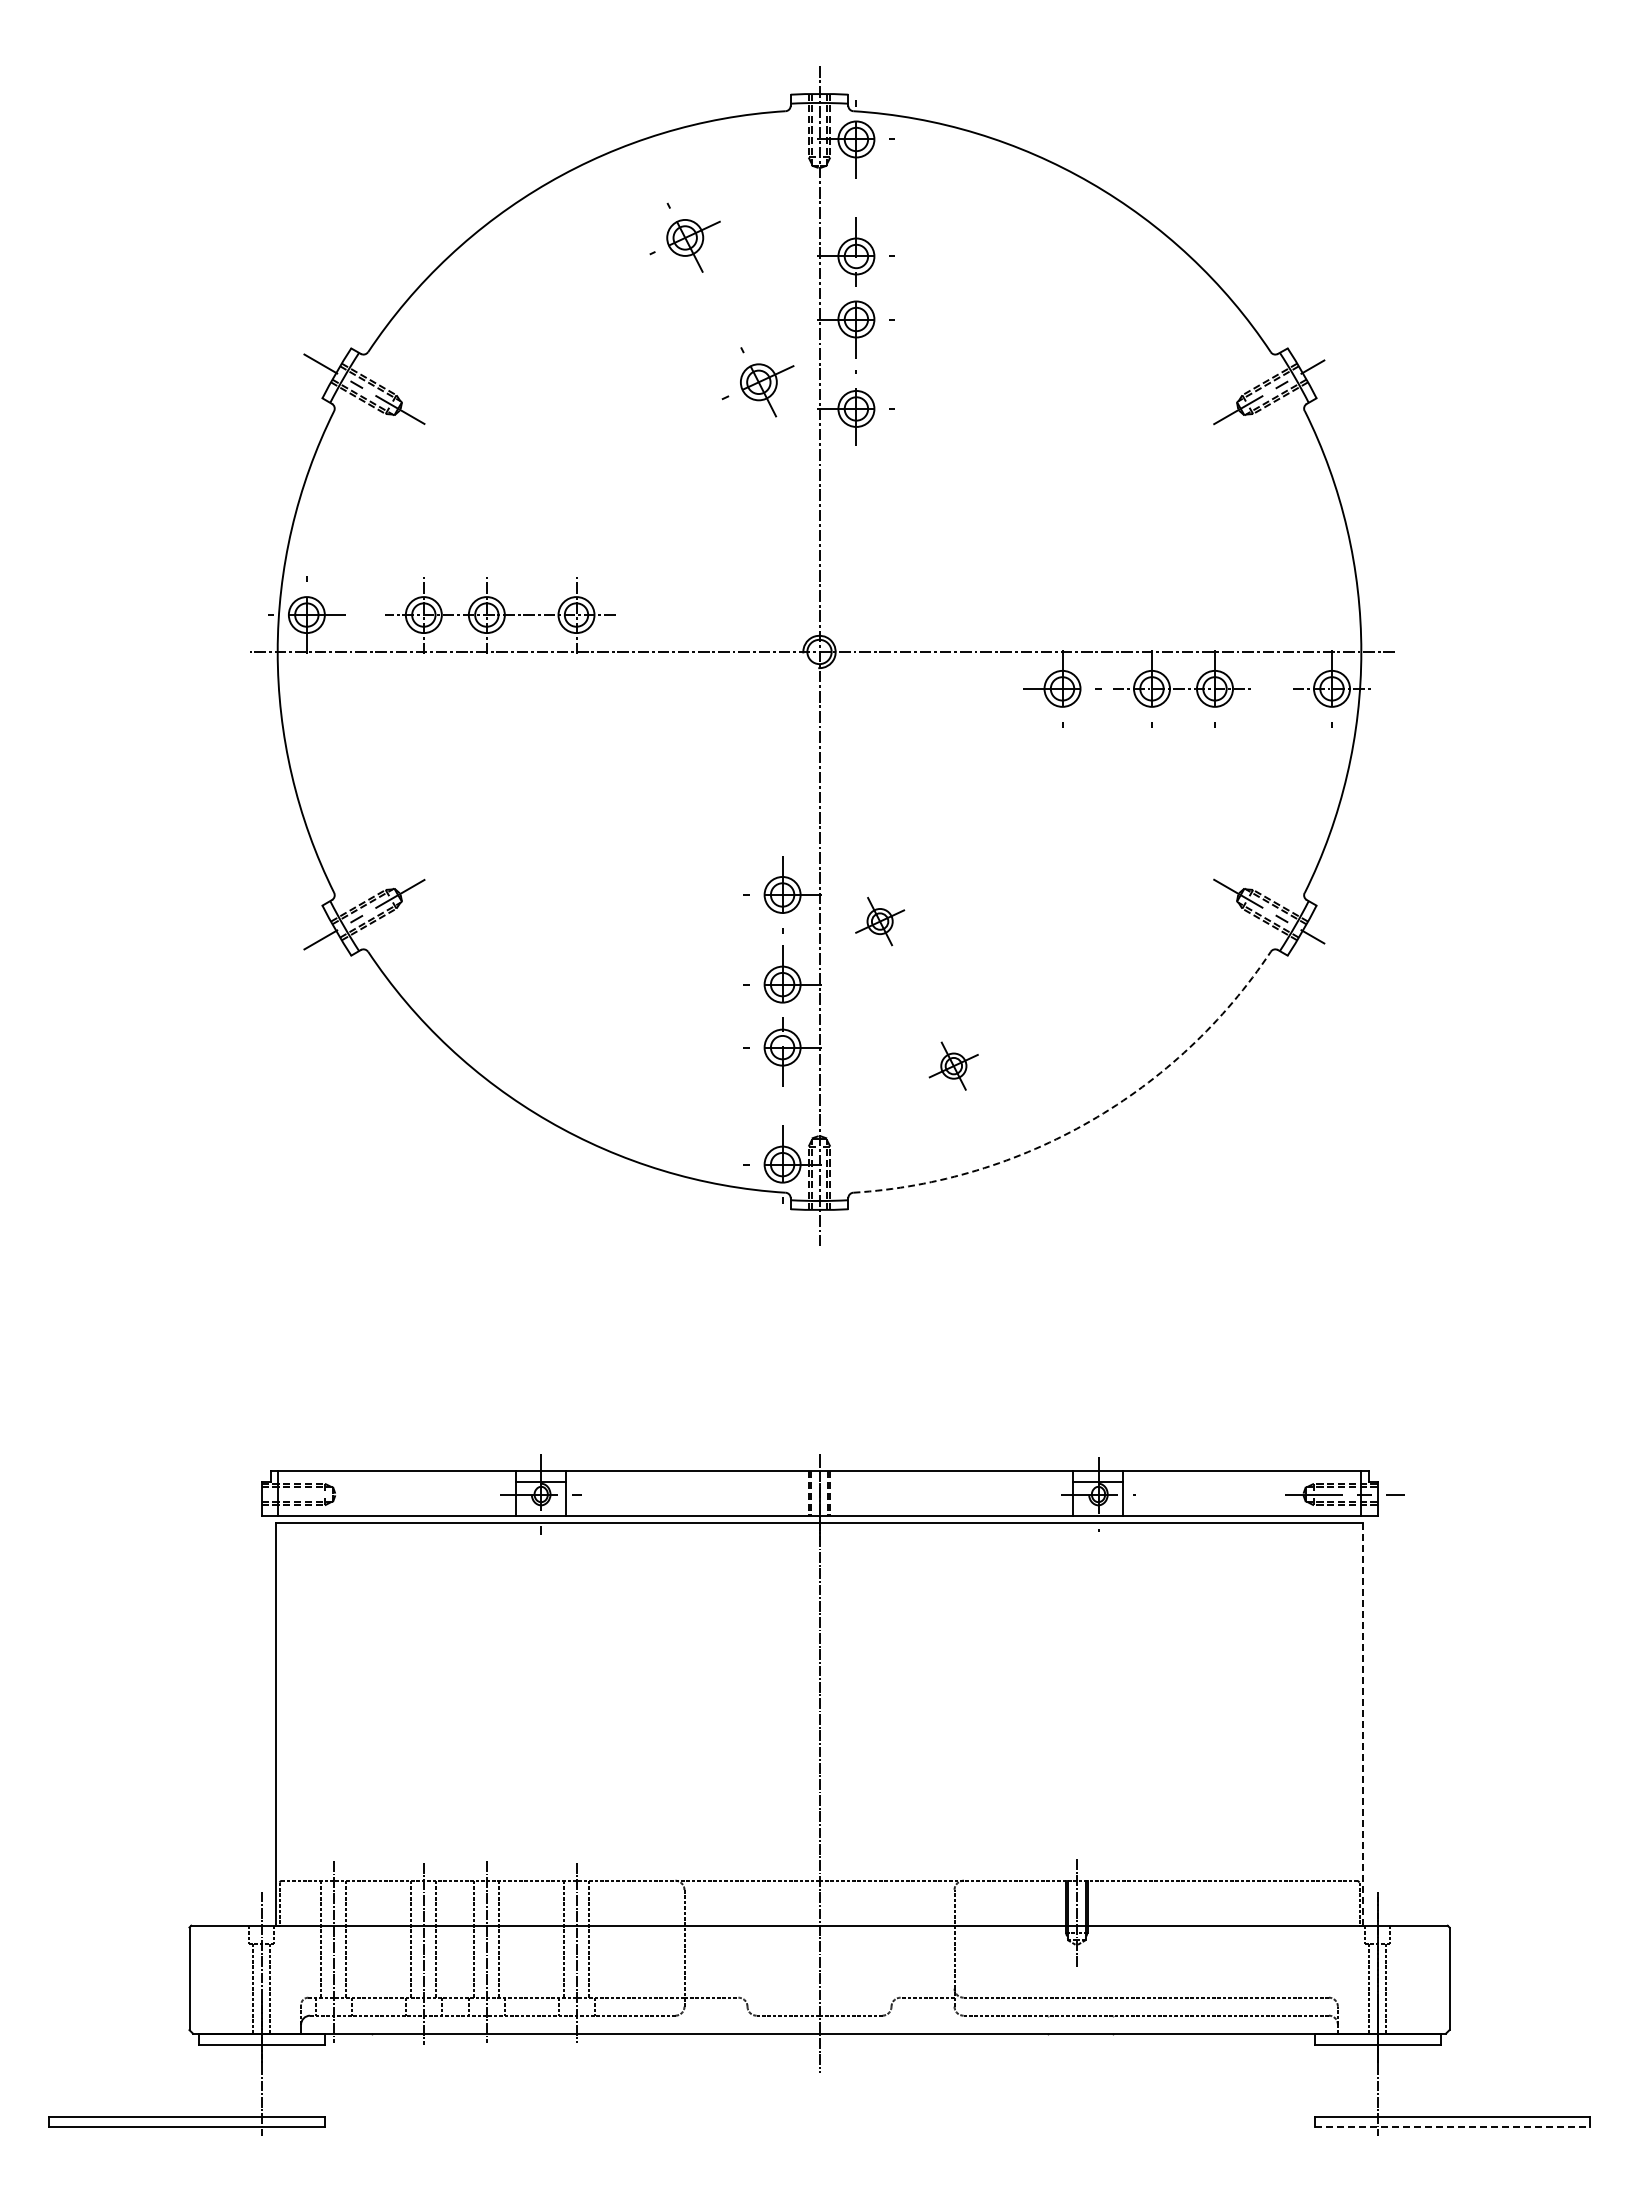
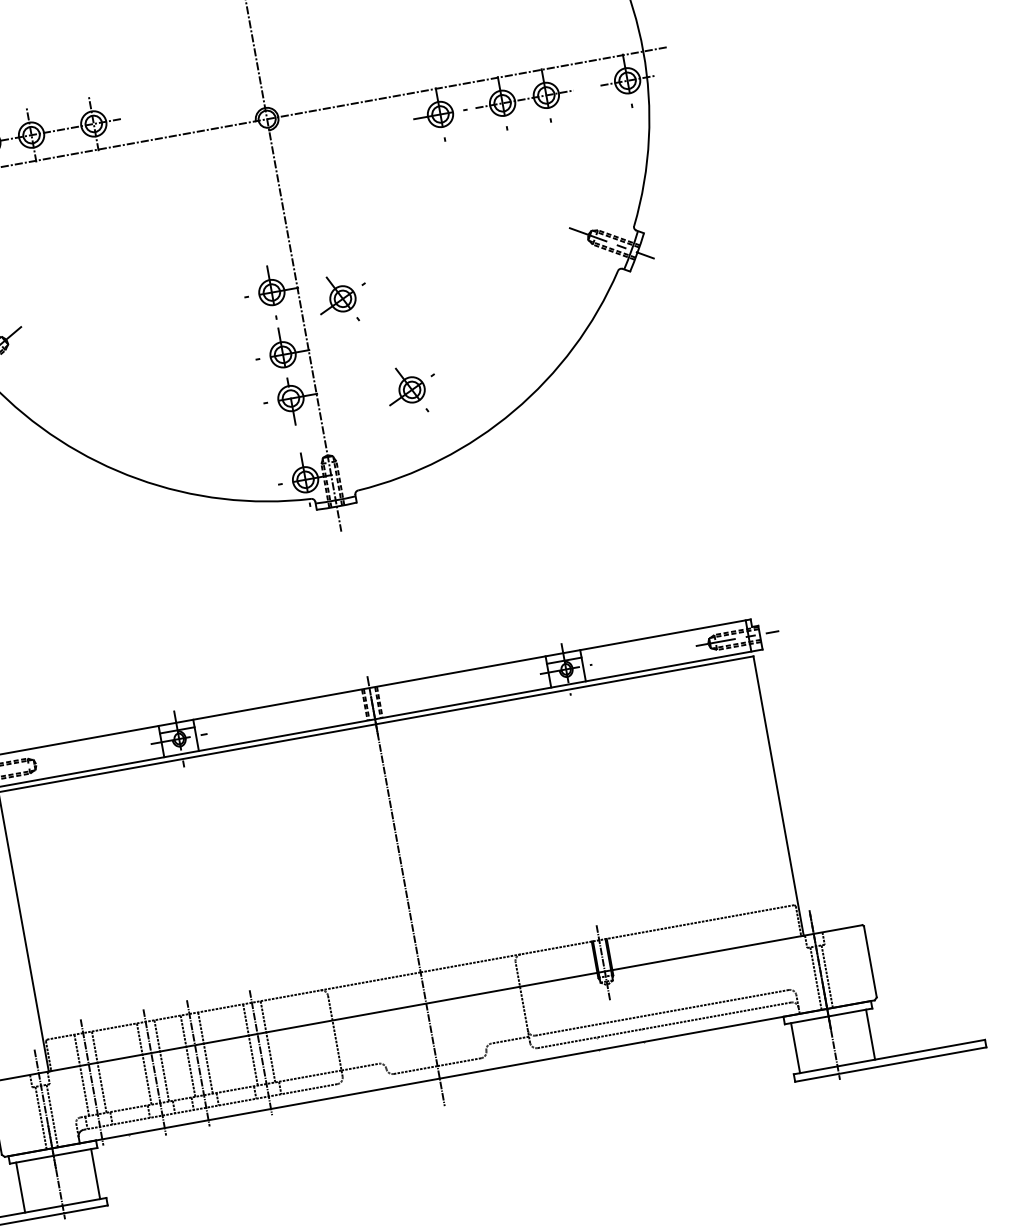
part: (879, 921) -> (342, 298), size x1.43
part: (953, 1066) -> (411, 390), size x1.43
arc: (1090, 1121) -> (513, 411), dashed -> solid
line: (1363, 1725) -> (778, 796), dashed -> solid
line: (207, 2080) -> (20, 1187), added
line: (315, 2080) -> (95, 1174), added
line: (1323, 2080) -> (795, 1048), added
line: (1431, 2080) -> (870, 1034), added
line: (1452, 2127) -> (891, 1064), dashed -> solid

